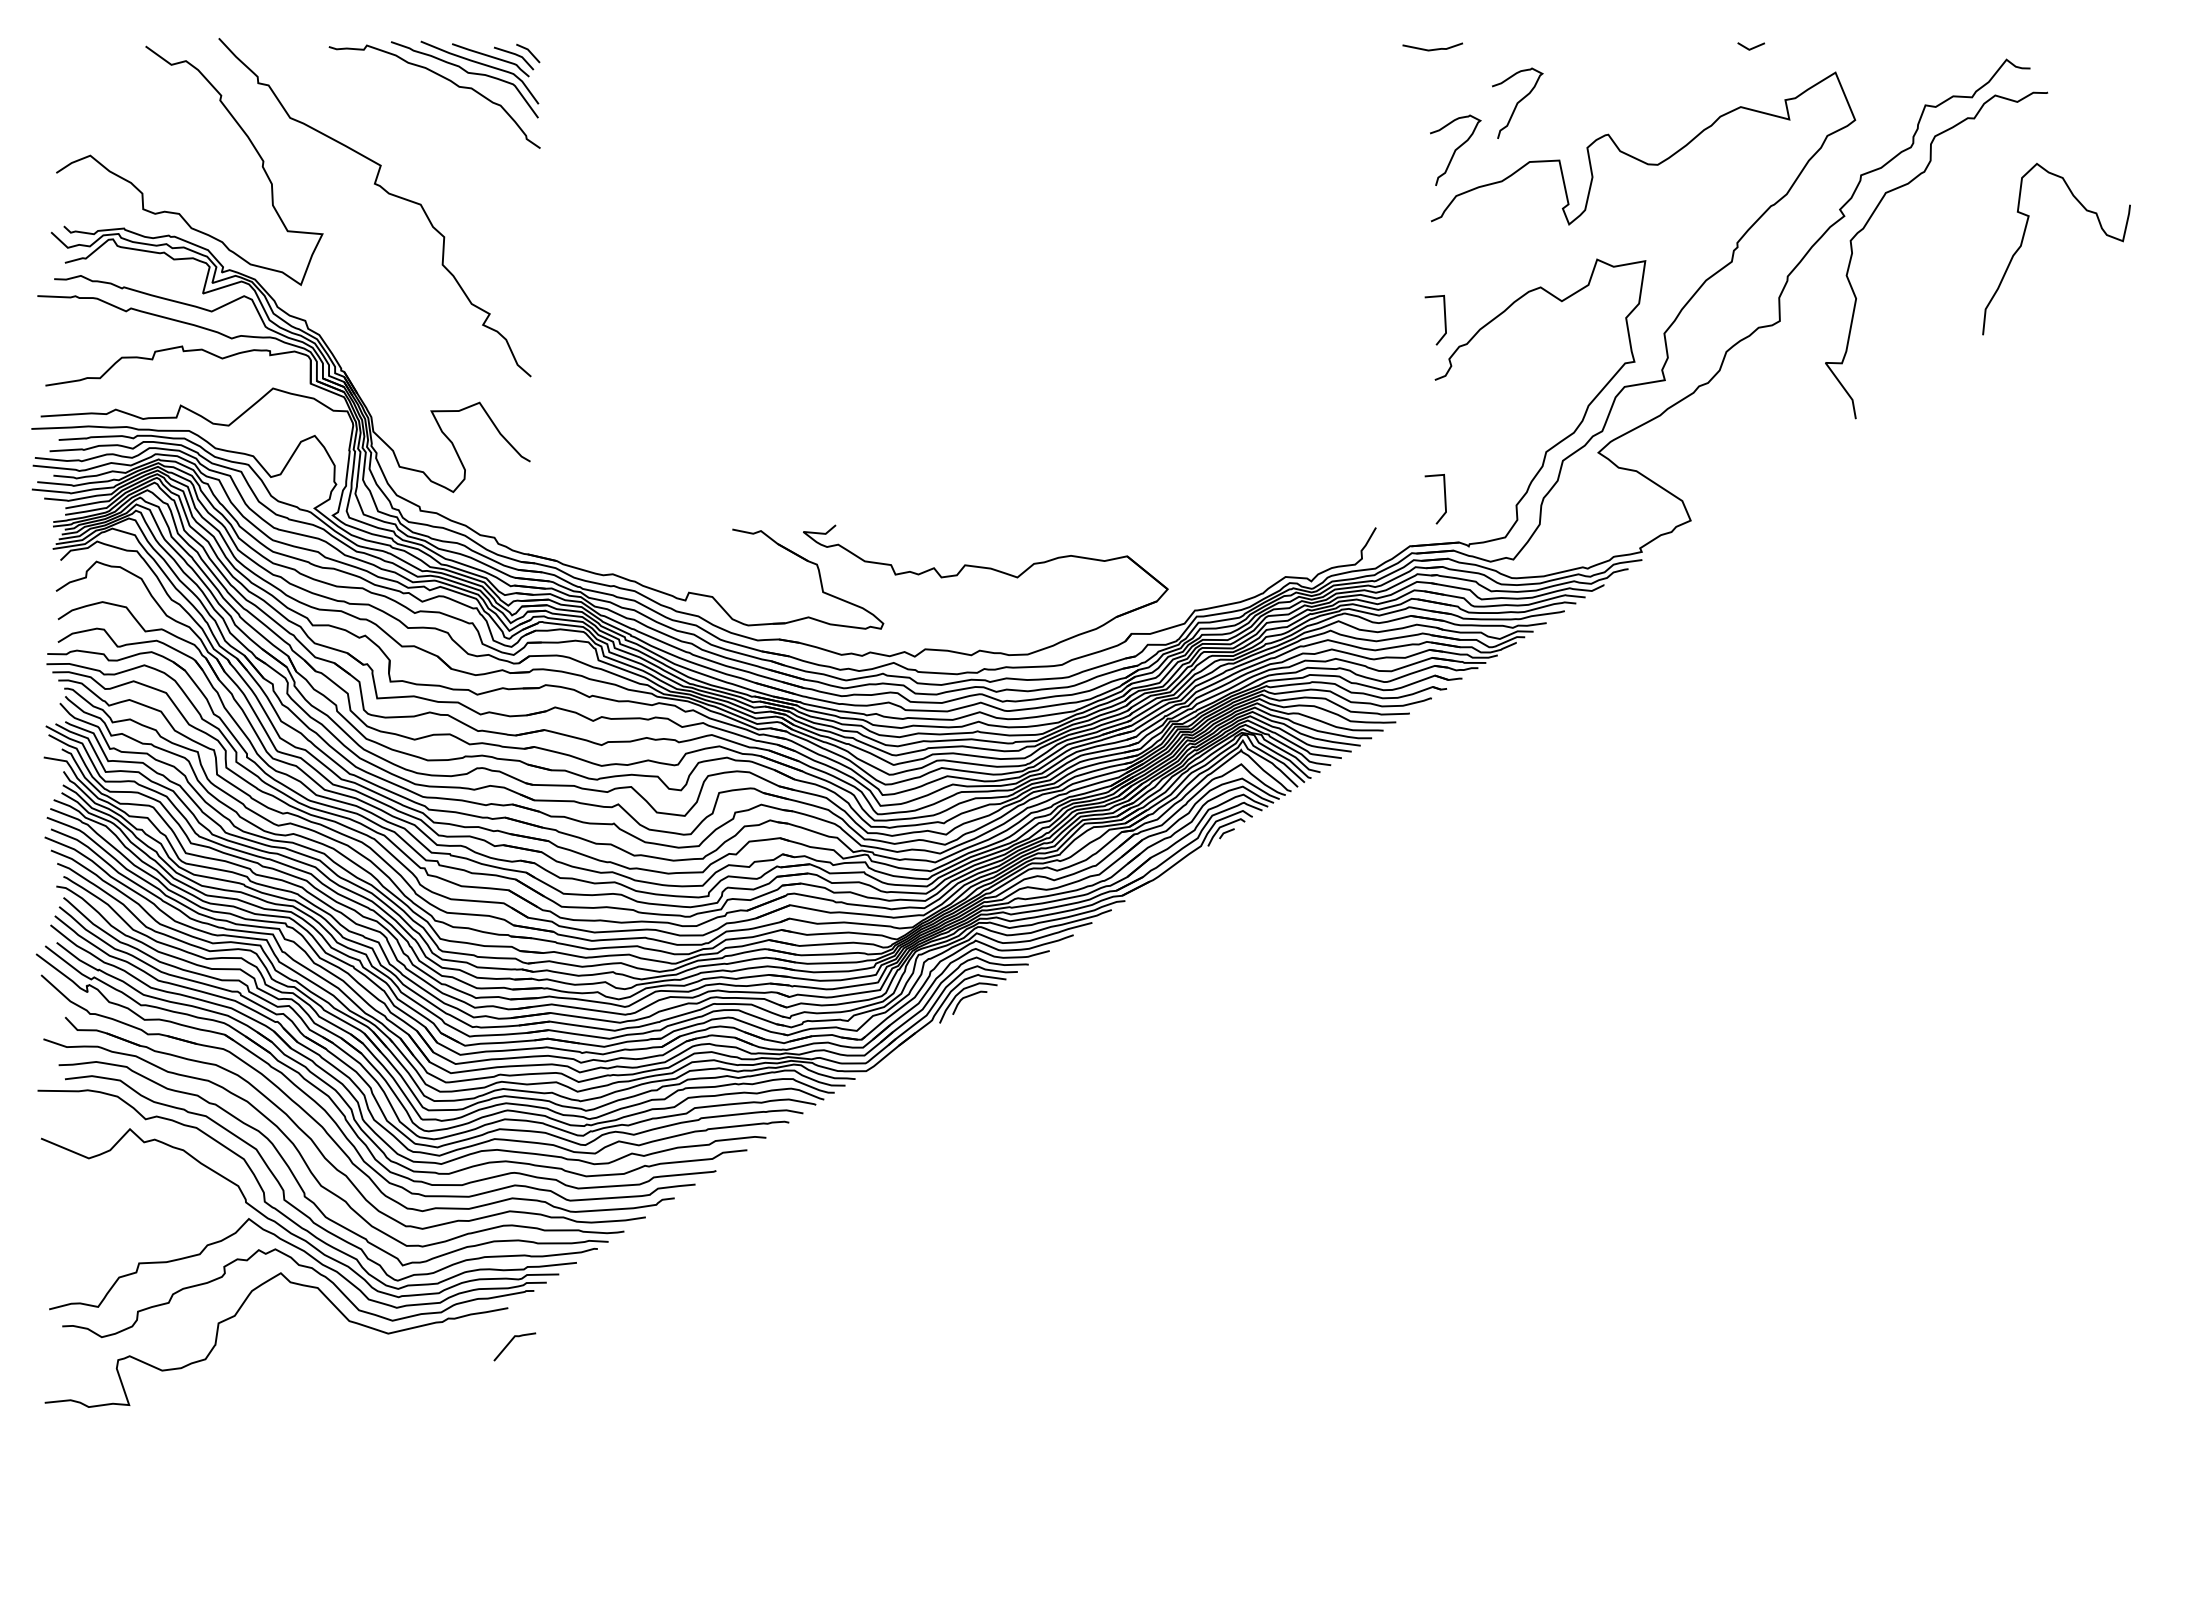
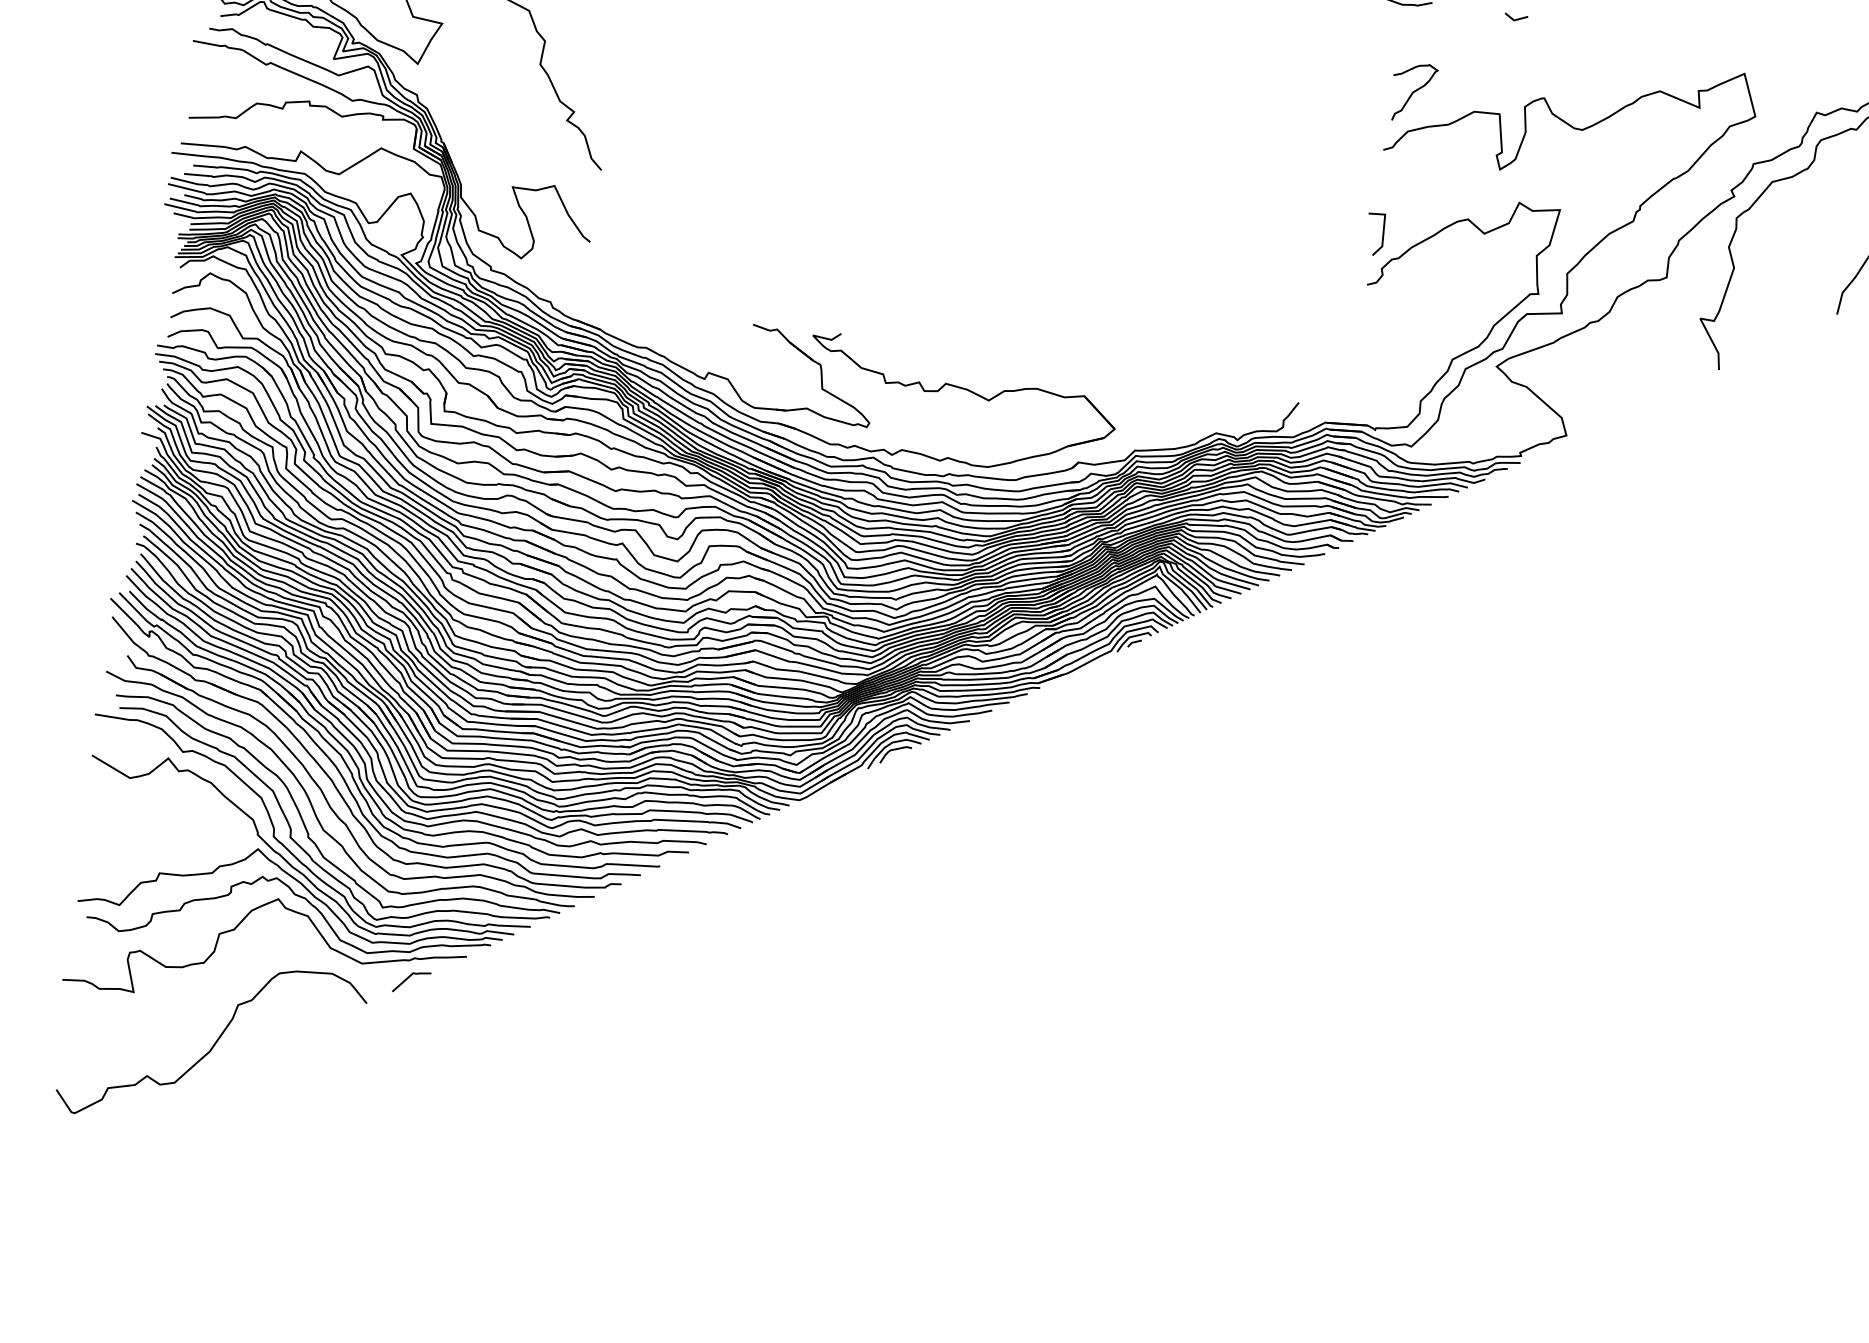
line: (1751, 47) -> (1516, 18), moved
curve: (1517, 102) -> (1471, 59), removed
line: (1444, 499) -> (1360, 387), removed
line: (510, 1343) -> (408, 978), moved
curve: (229, 1453) -> (212, 1045), added

